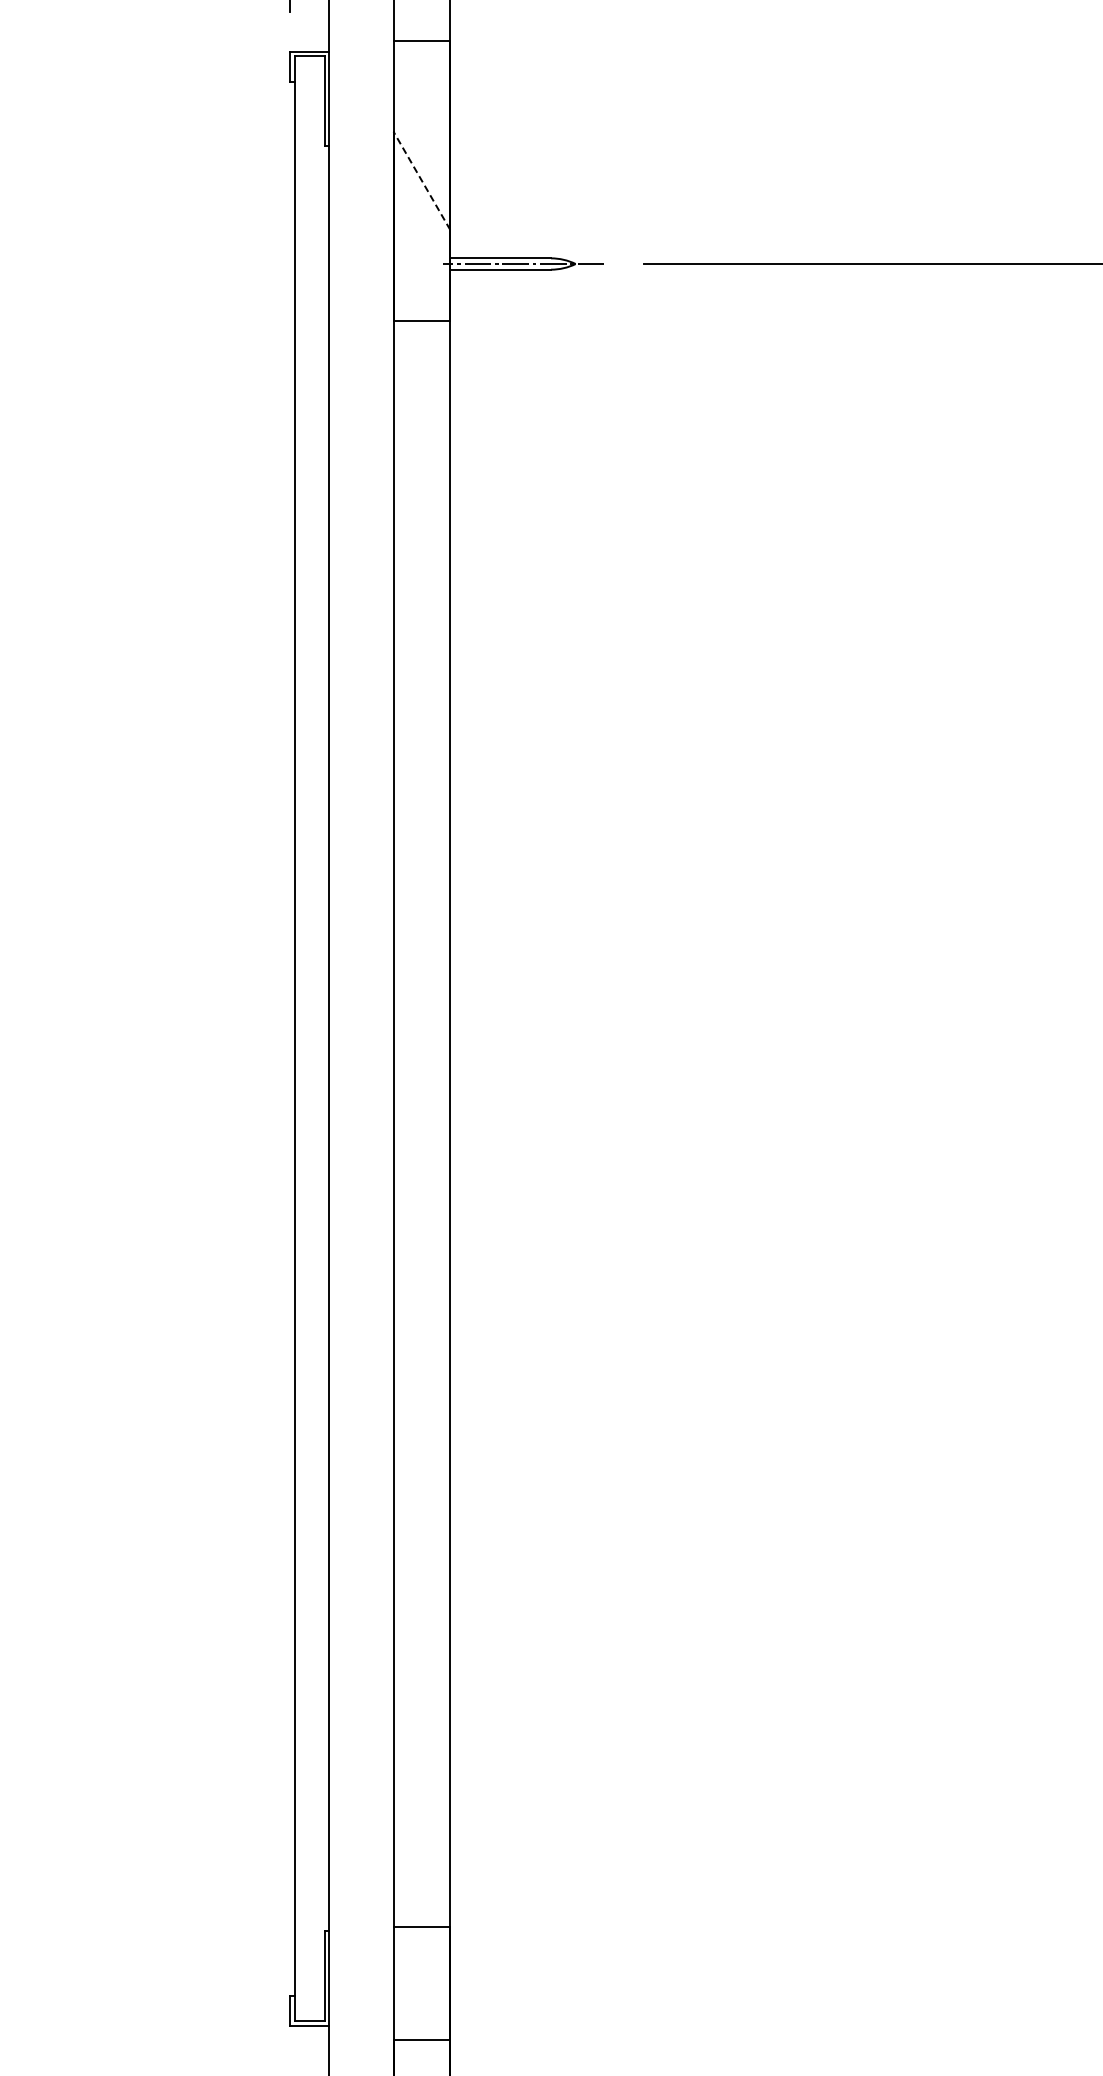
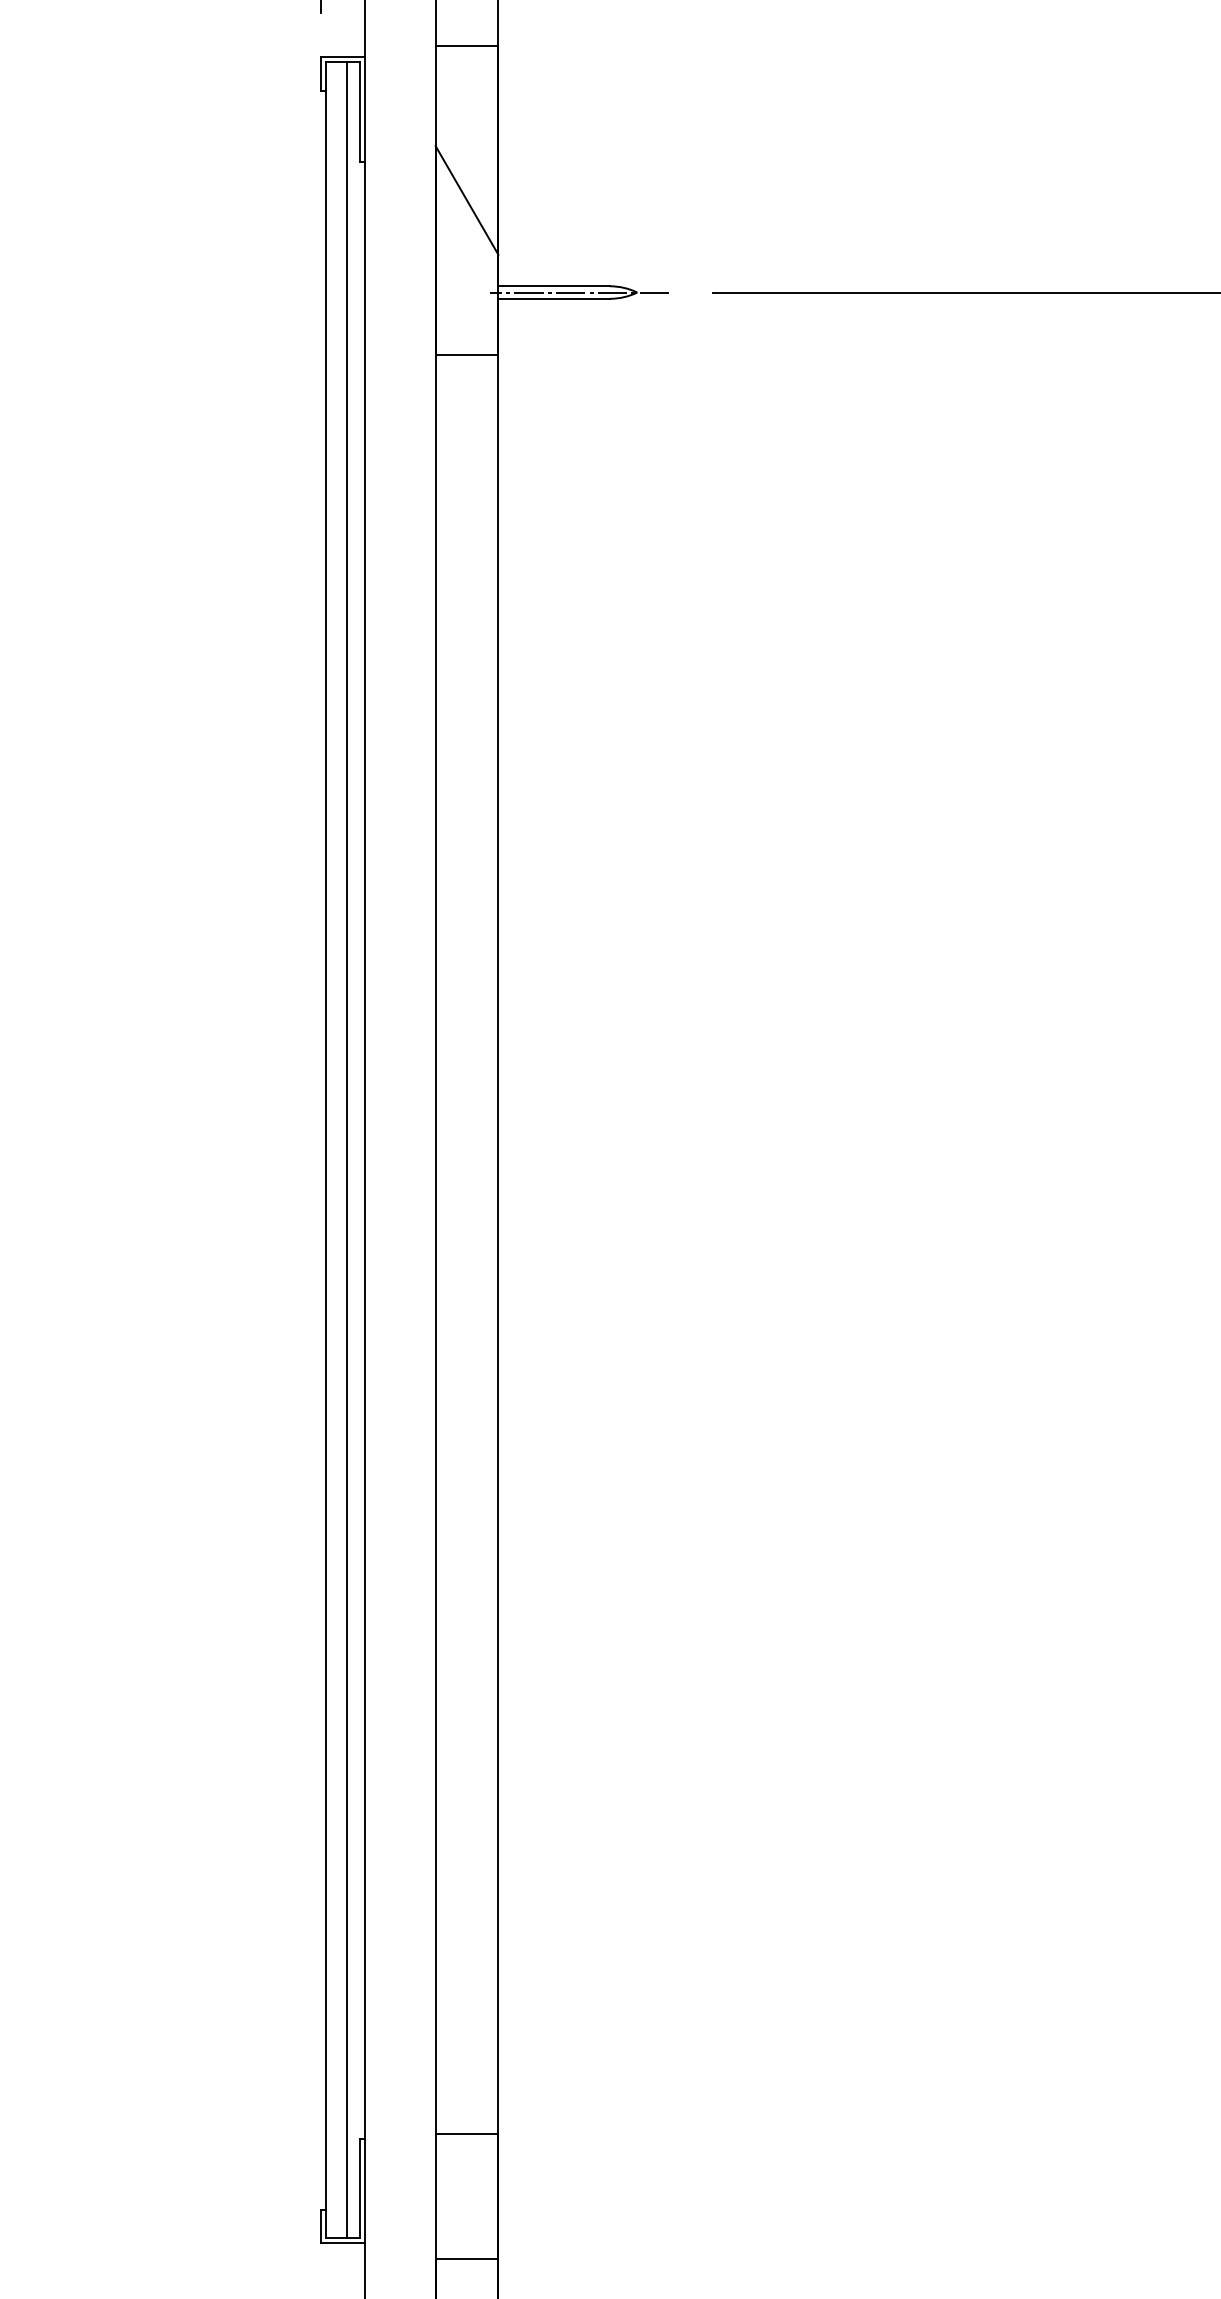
line: (421, 180) -> (466, 200), dashed -> solid
line: (313, 1038) -> (346, 1150), added

